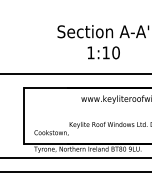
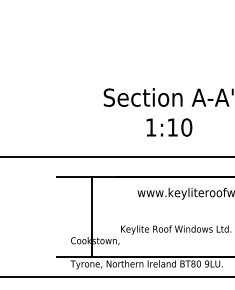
line: (23, 115) -> (91, 216), moved

